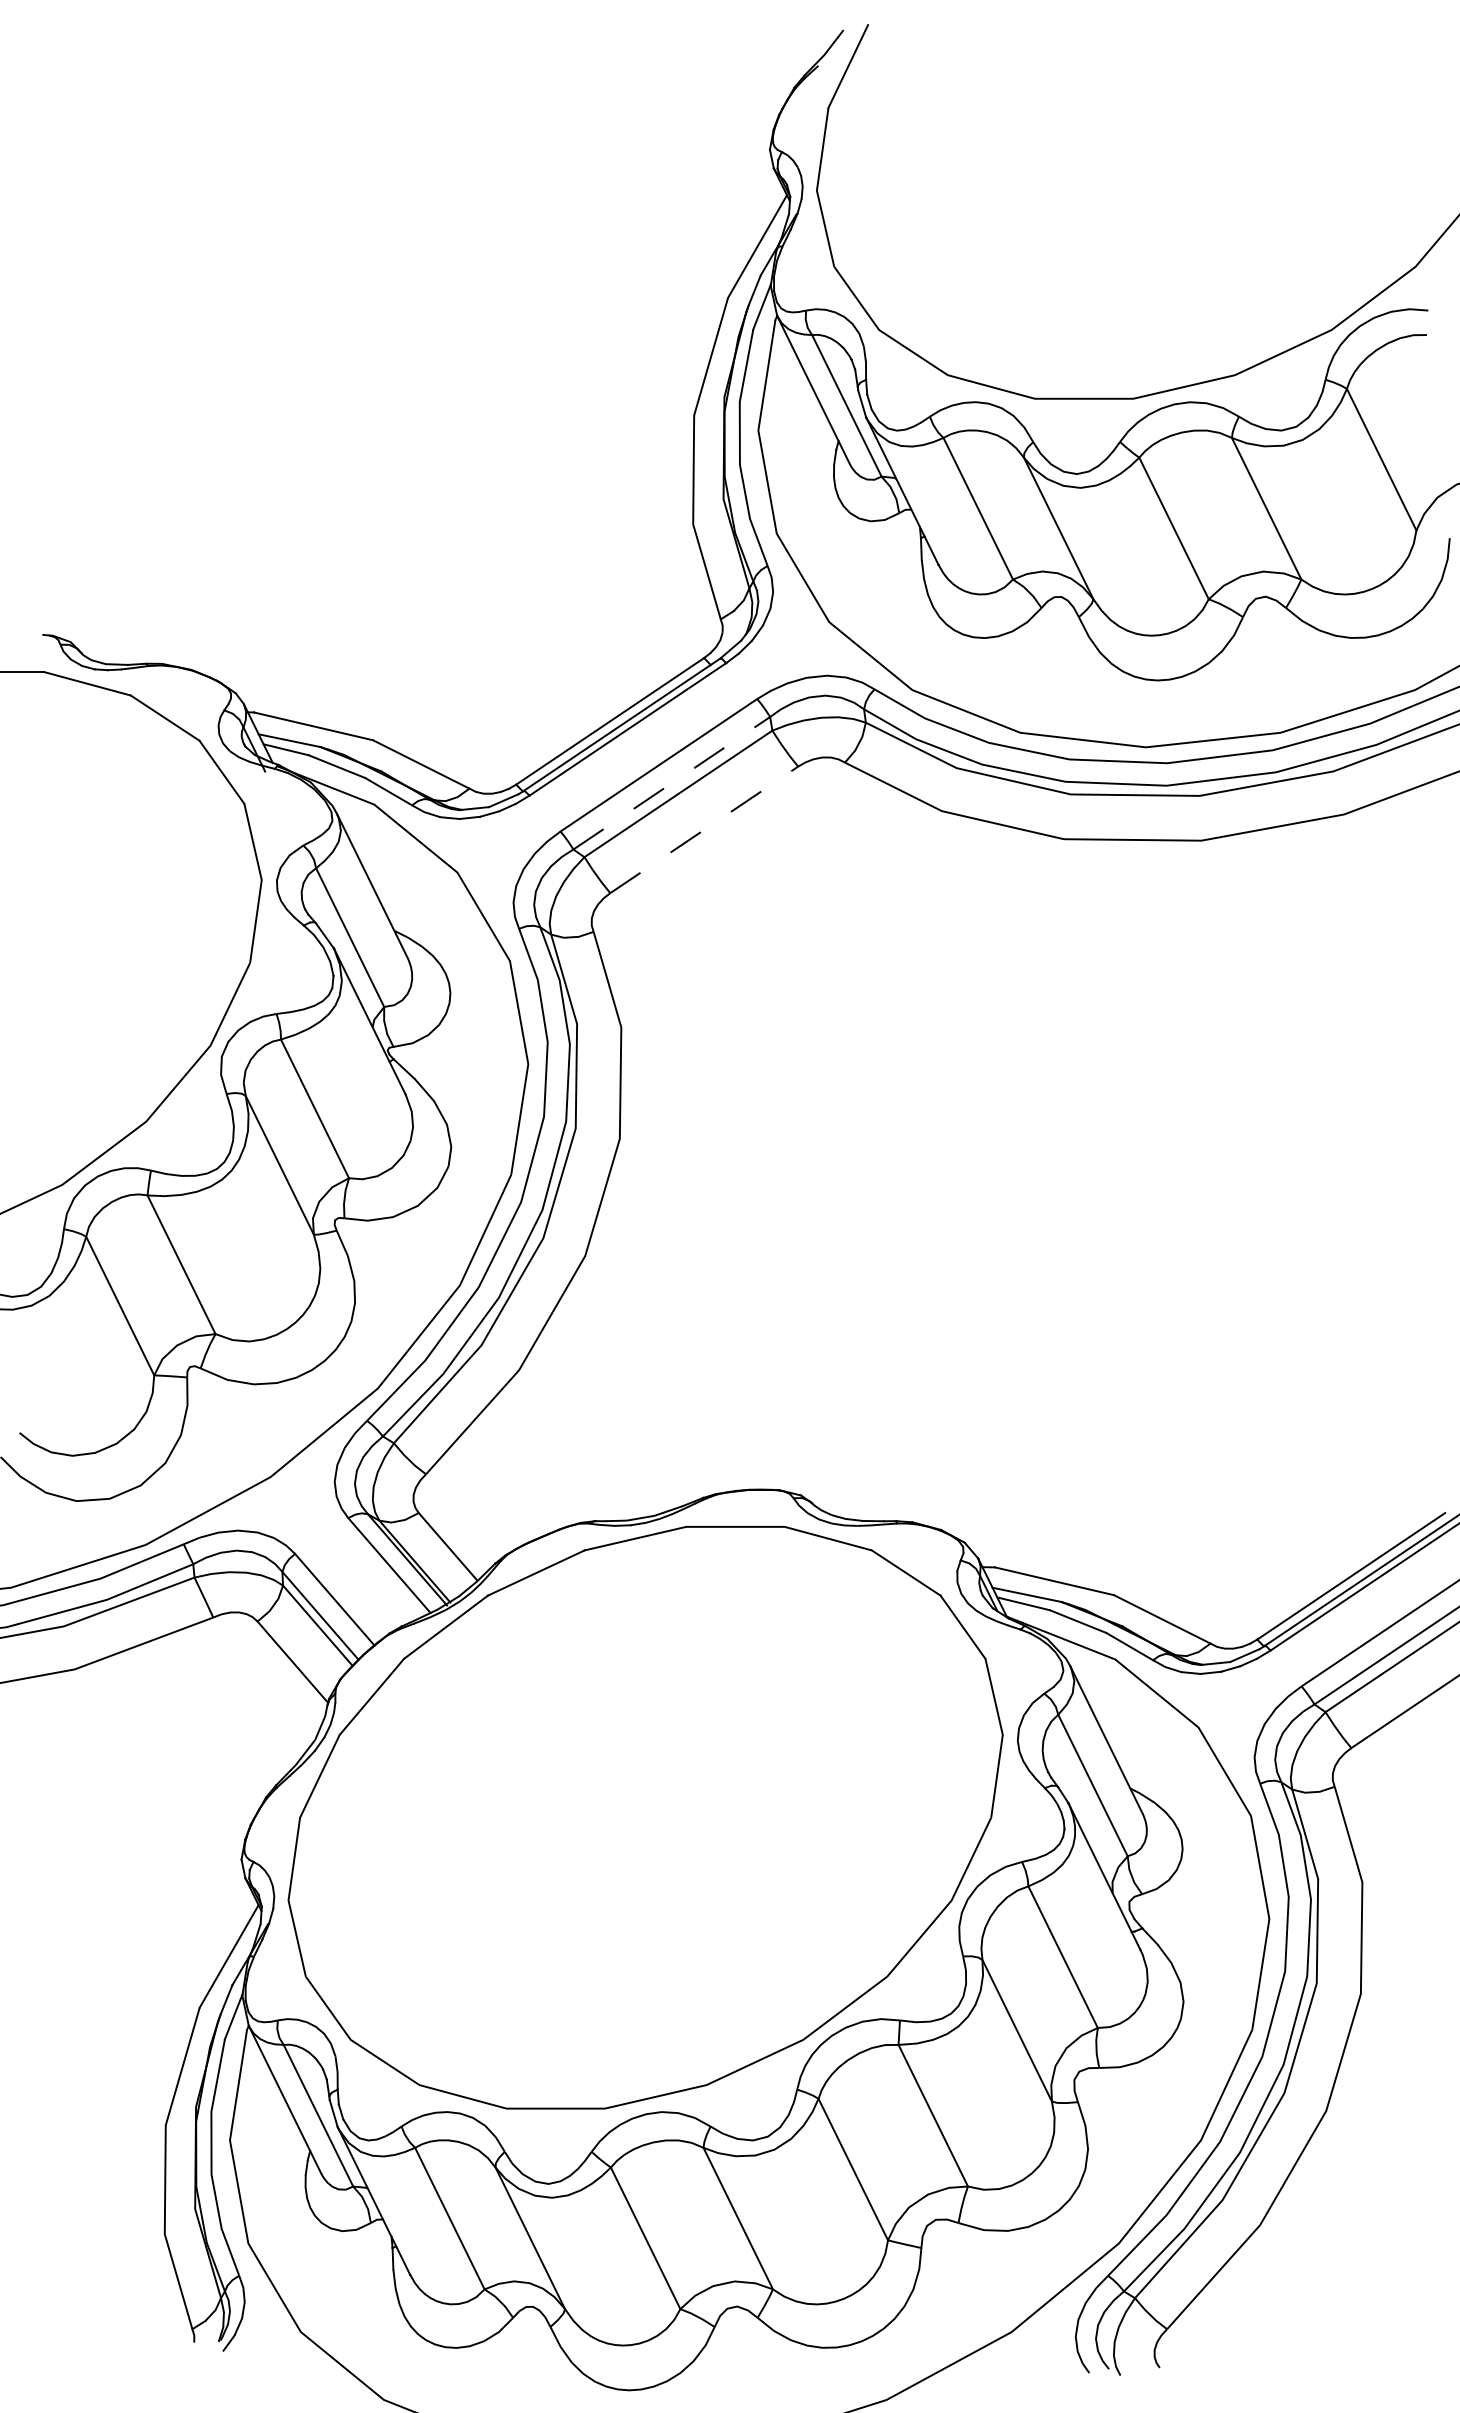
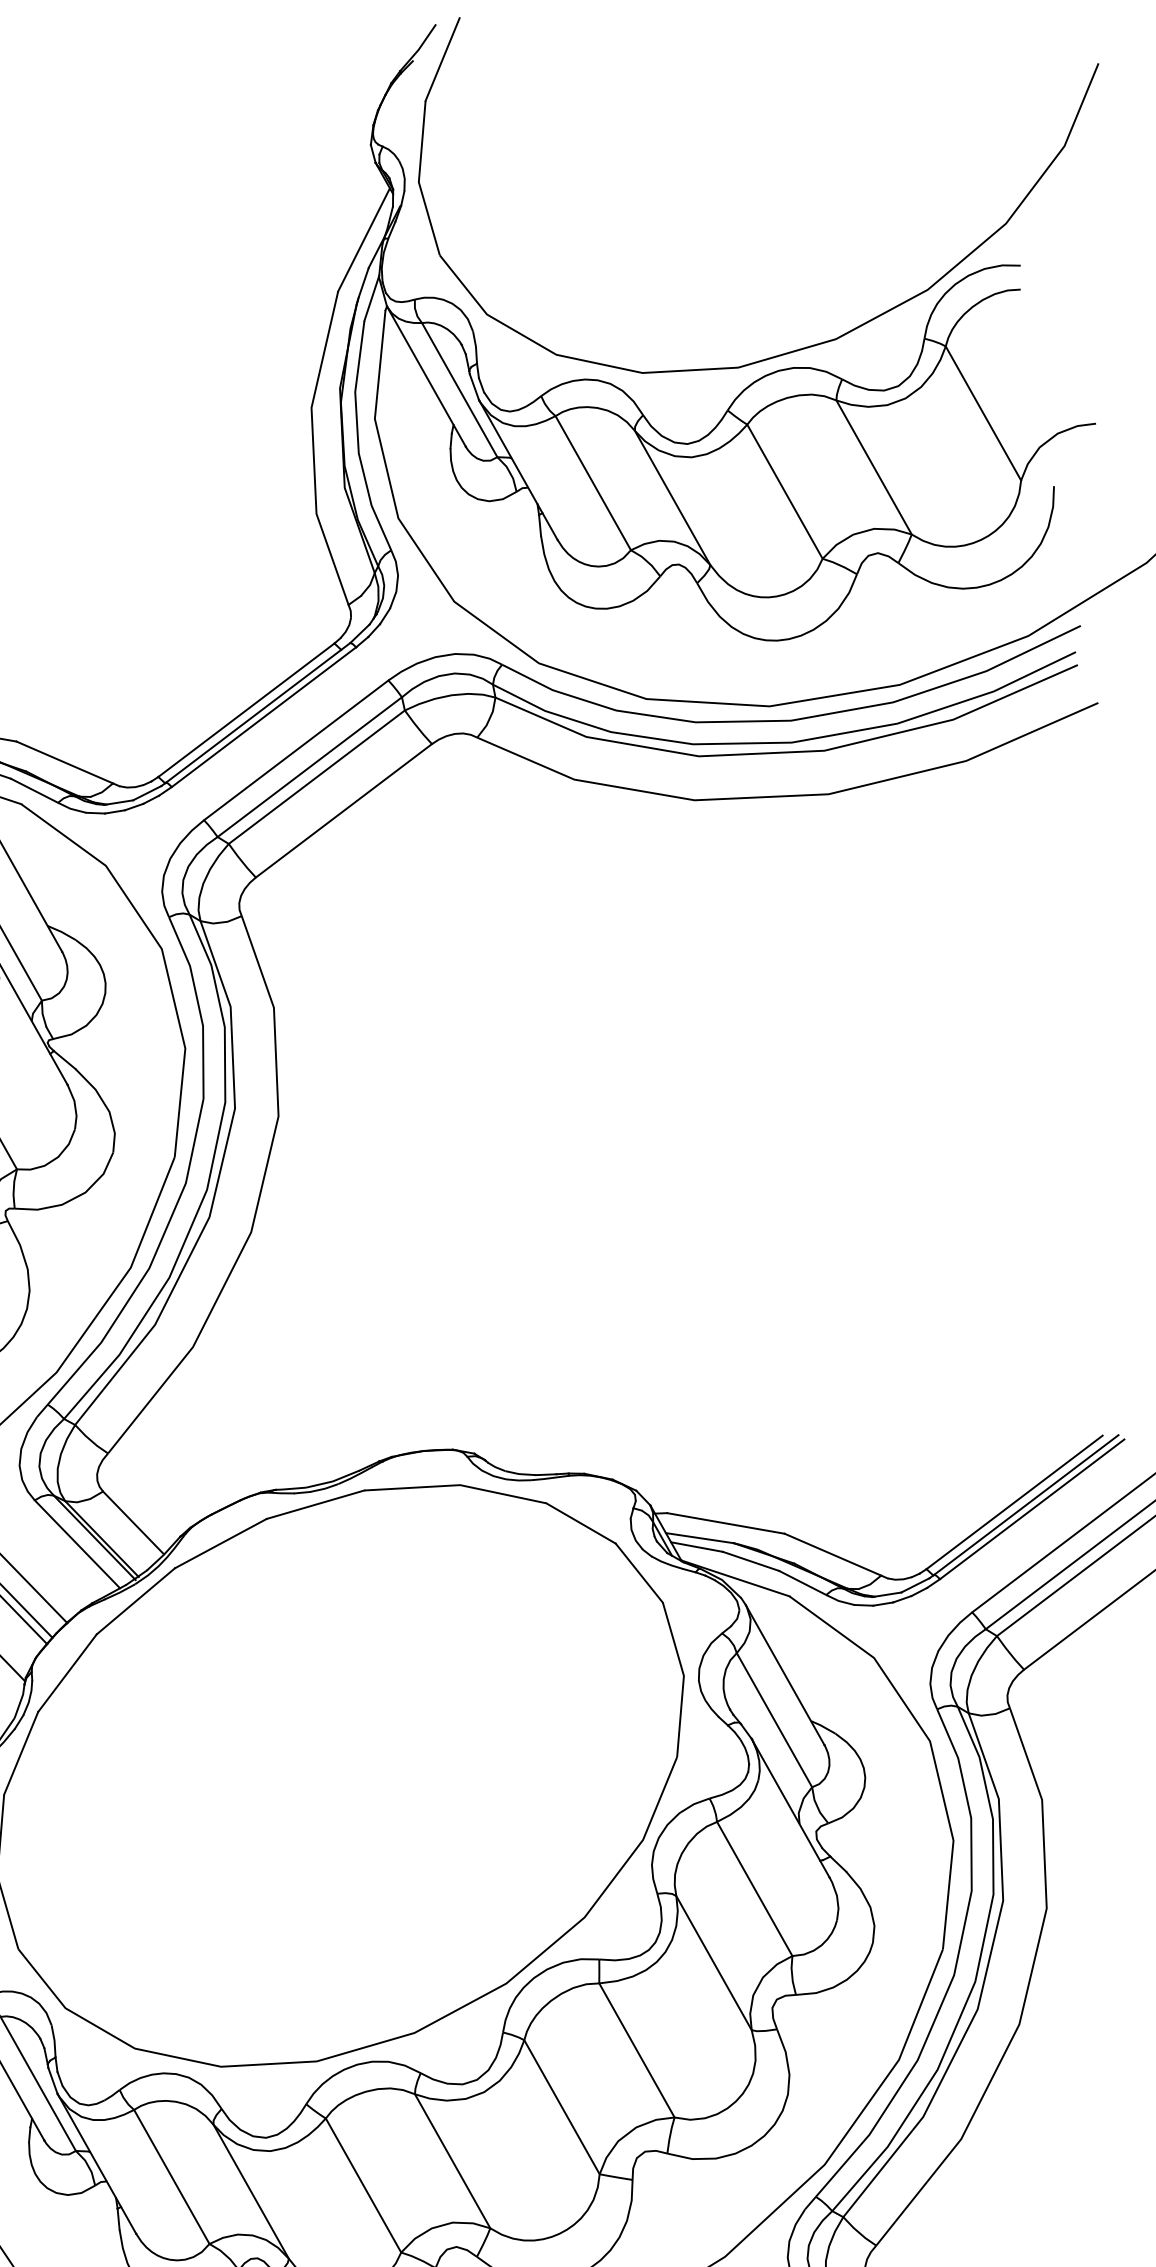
line: (671, 783) -> (309, 767), dashed -> solid
line: (704, 829) -> (344, 810), dashed -> solid

